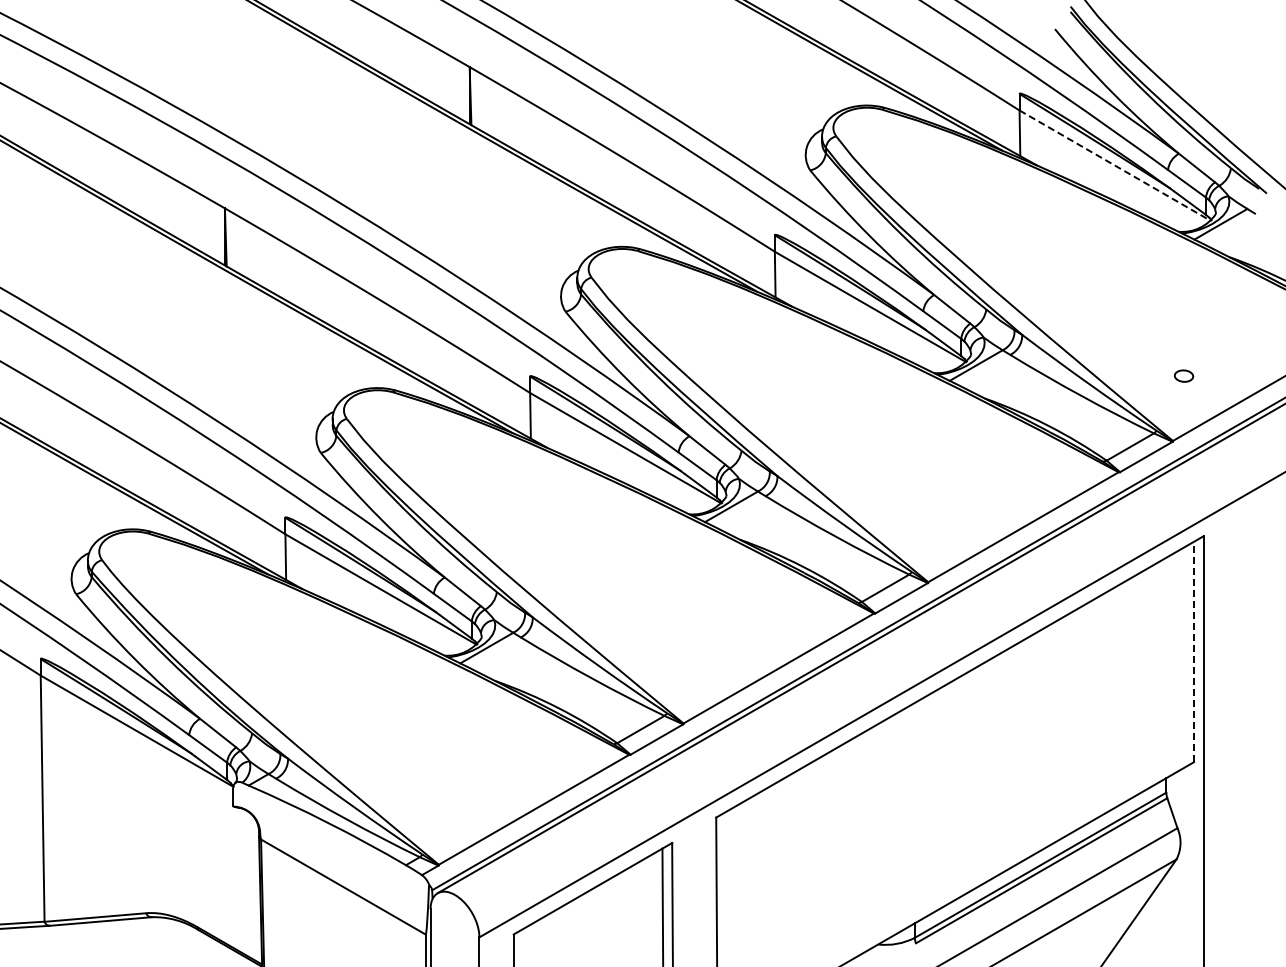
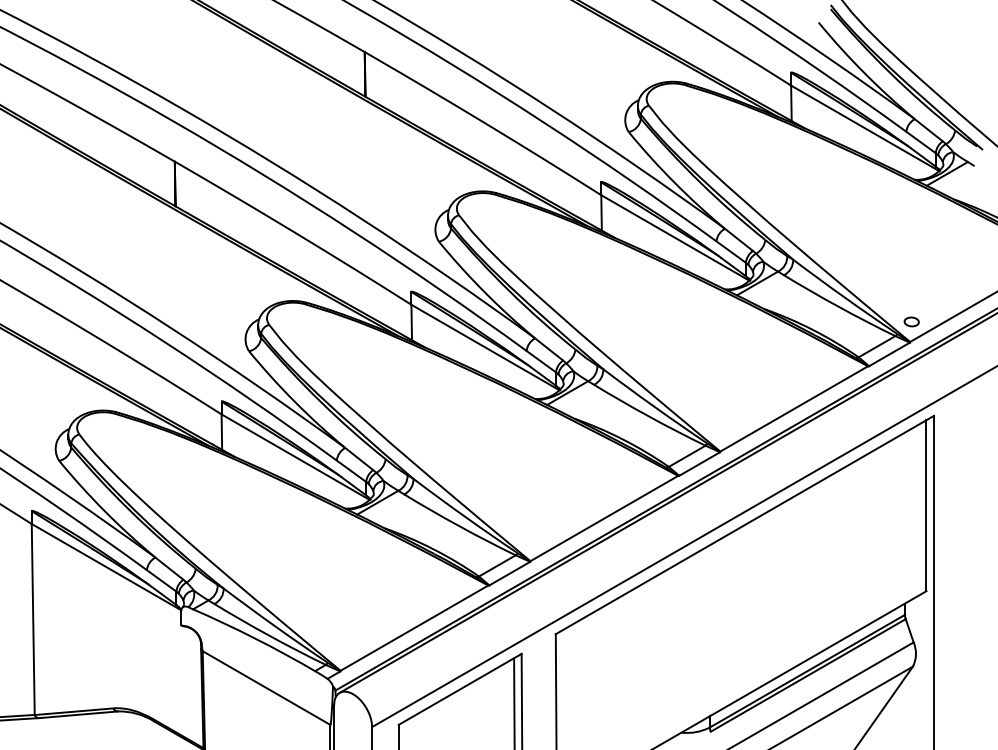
line: (1115, 165) -> (865, 128), dashed -> solid
part: (1184, 375) -> (912, 321), moved
line: (1194, 651) -> (926, 505), dashed -> solid

